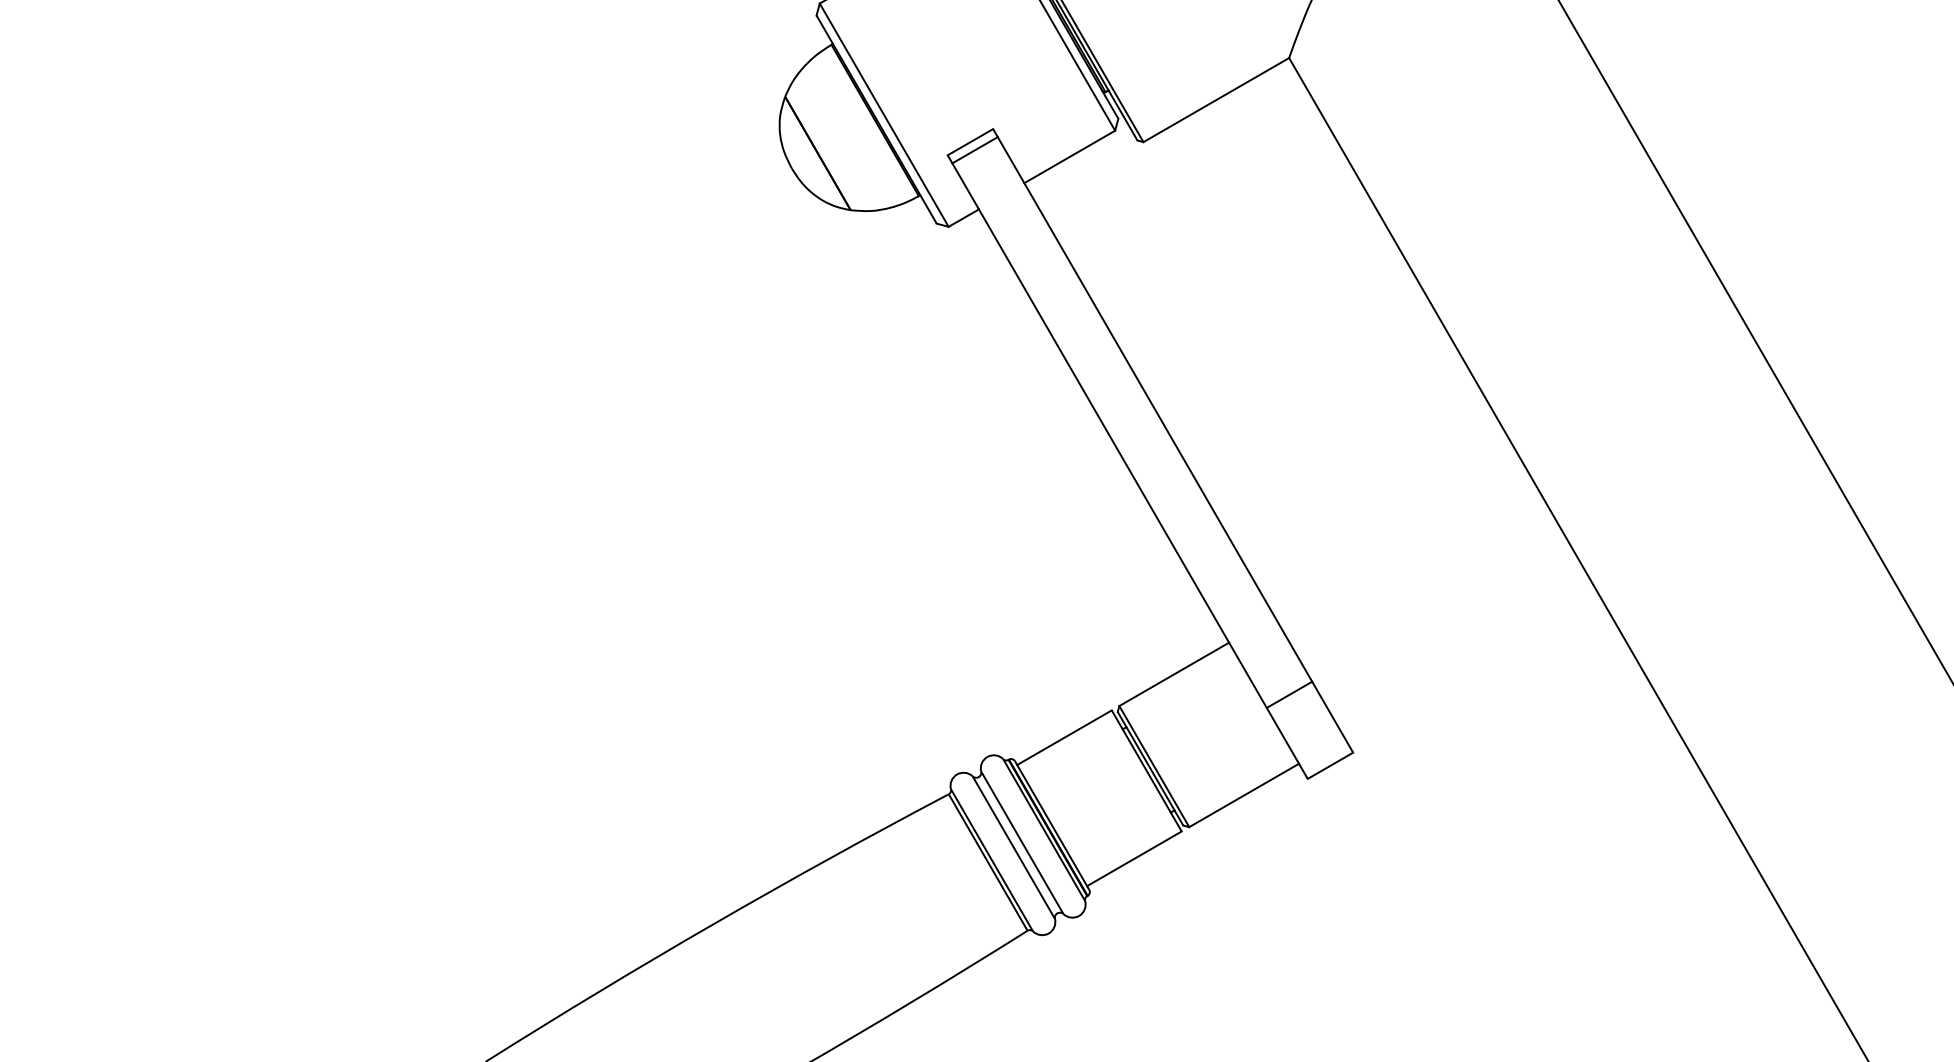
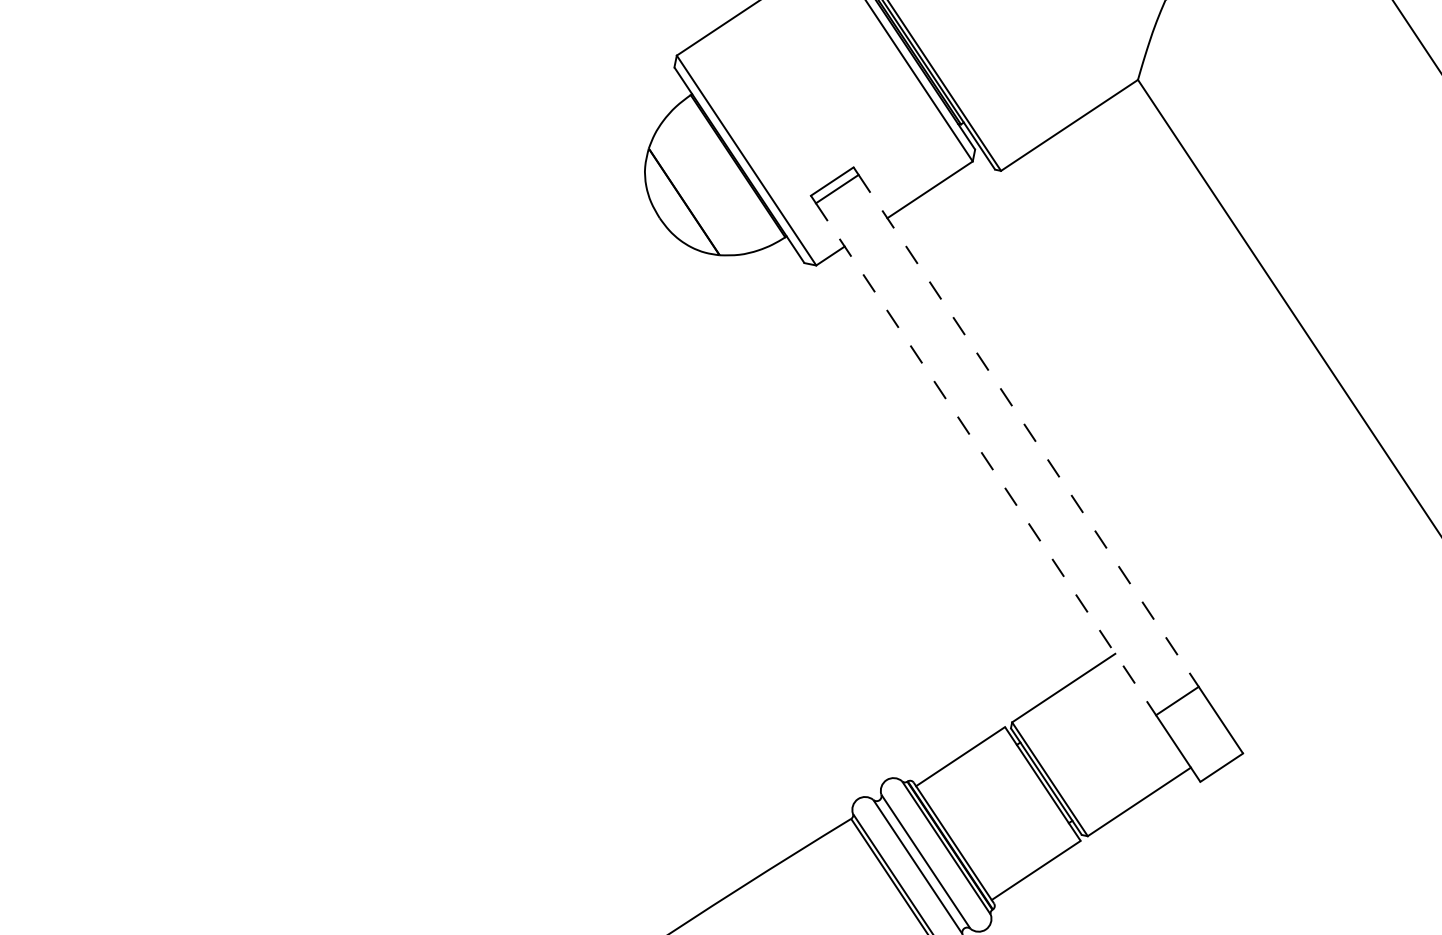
line: (1155, 409) -> (1029, 430), solid -> dashed
line: (1109, 436) -> (985, 460), solid -> dashed

